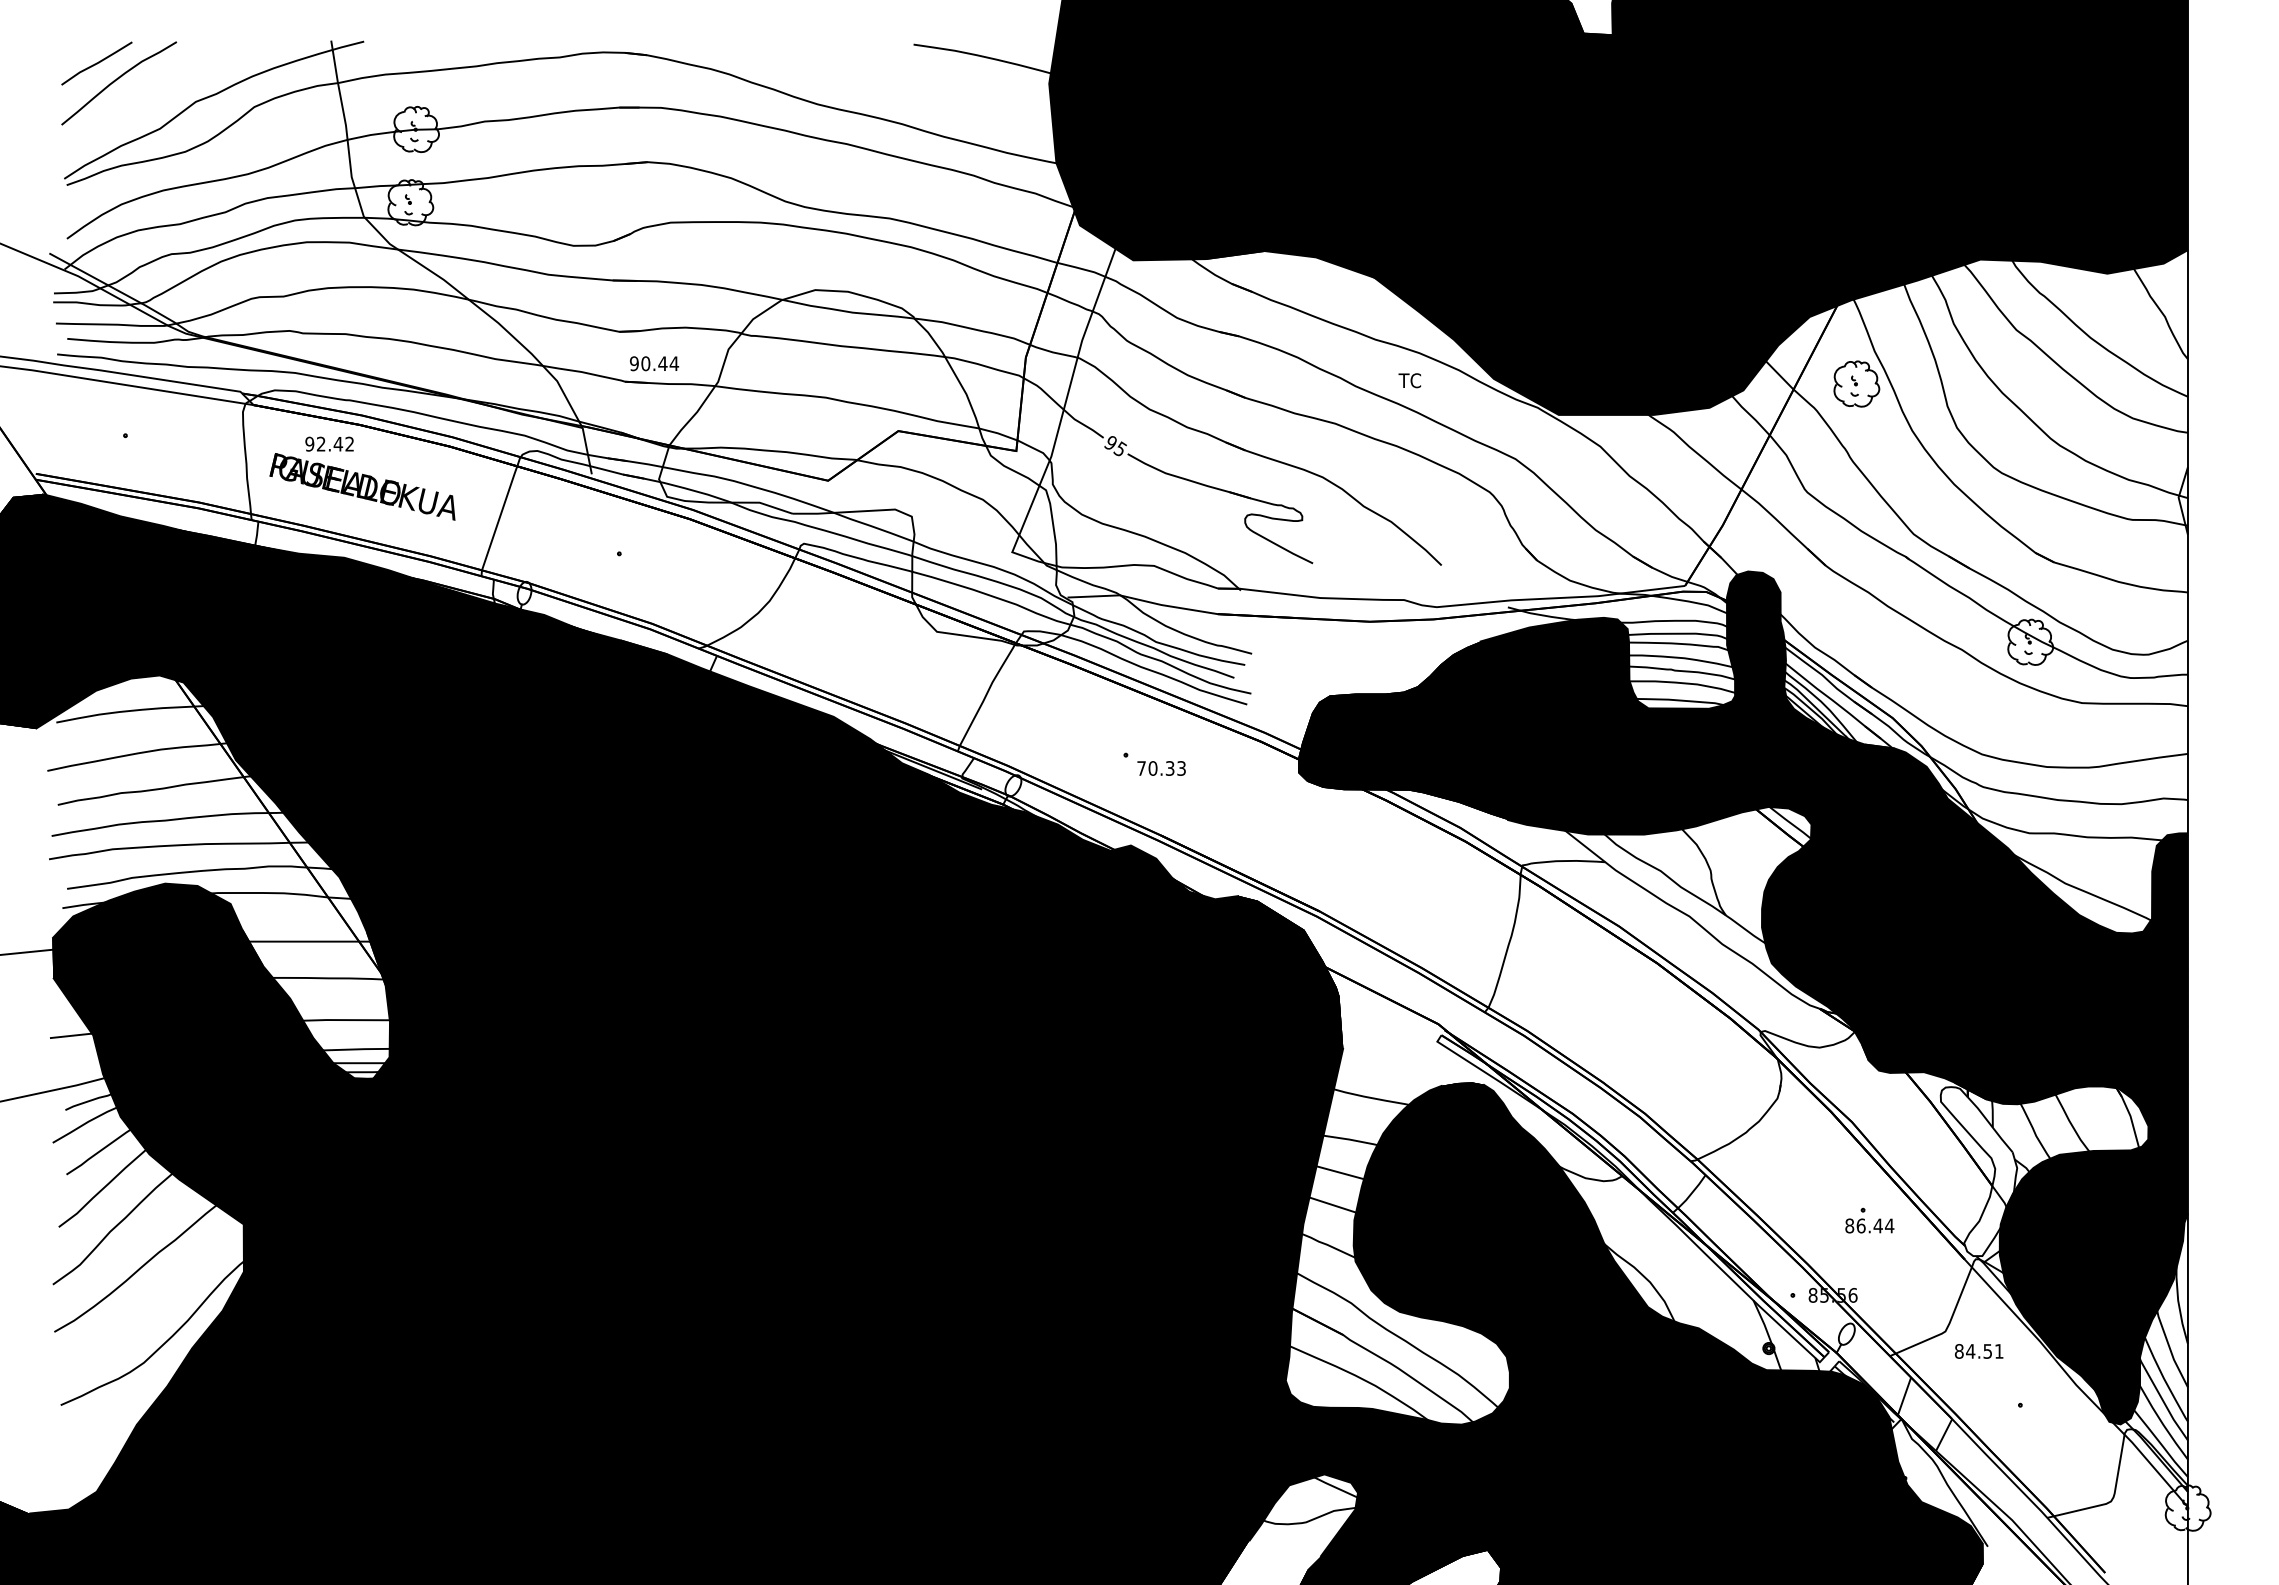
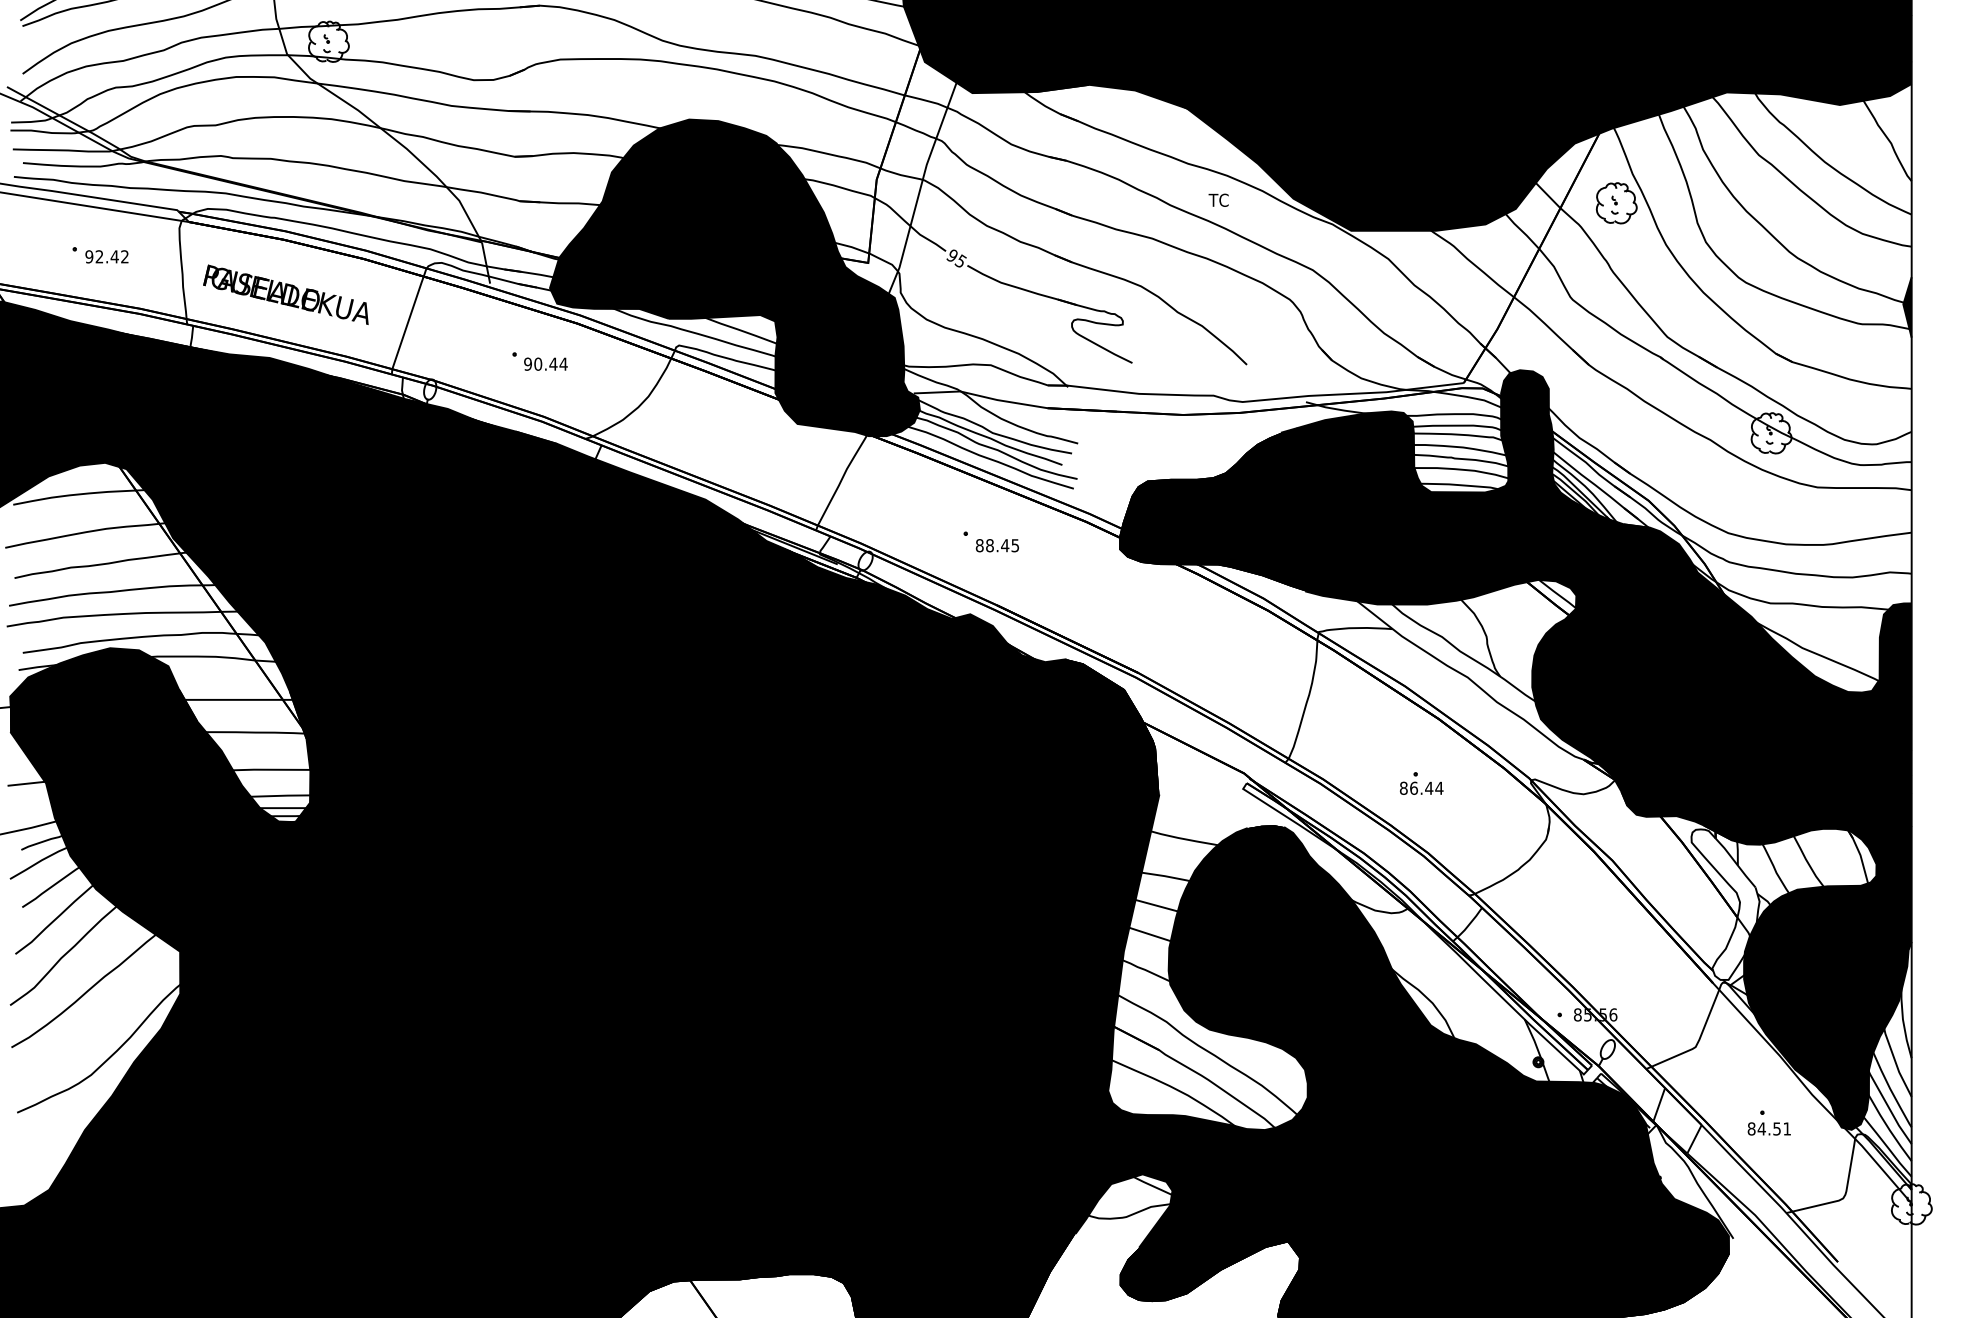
text: (654, 363) -> (545, 363), moved
text: (329, 443) -> (106, 256), moved
fill: (866, 467) -> (734, 277), added
fill: (2182, 500) -> (1906, 306), added
text: (1161, 768) -> (997, 545), 70.33 -> 88.45
part: (1869, 1220) -> (1421, 783), moved
text: (1979, 1351) -> (1769, 1129), moved

